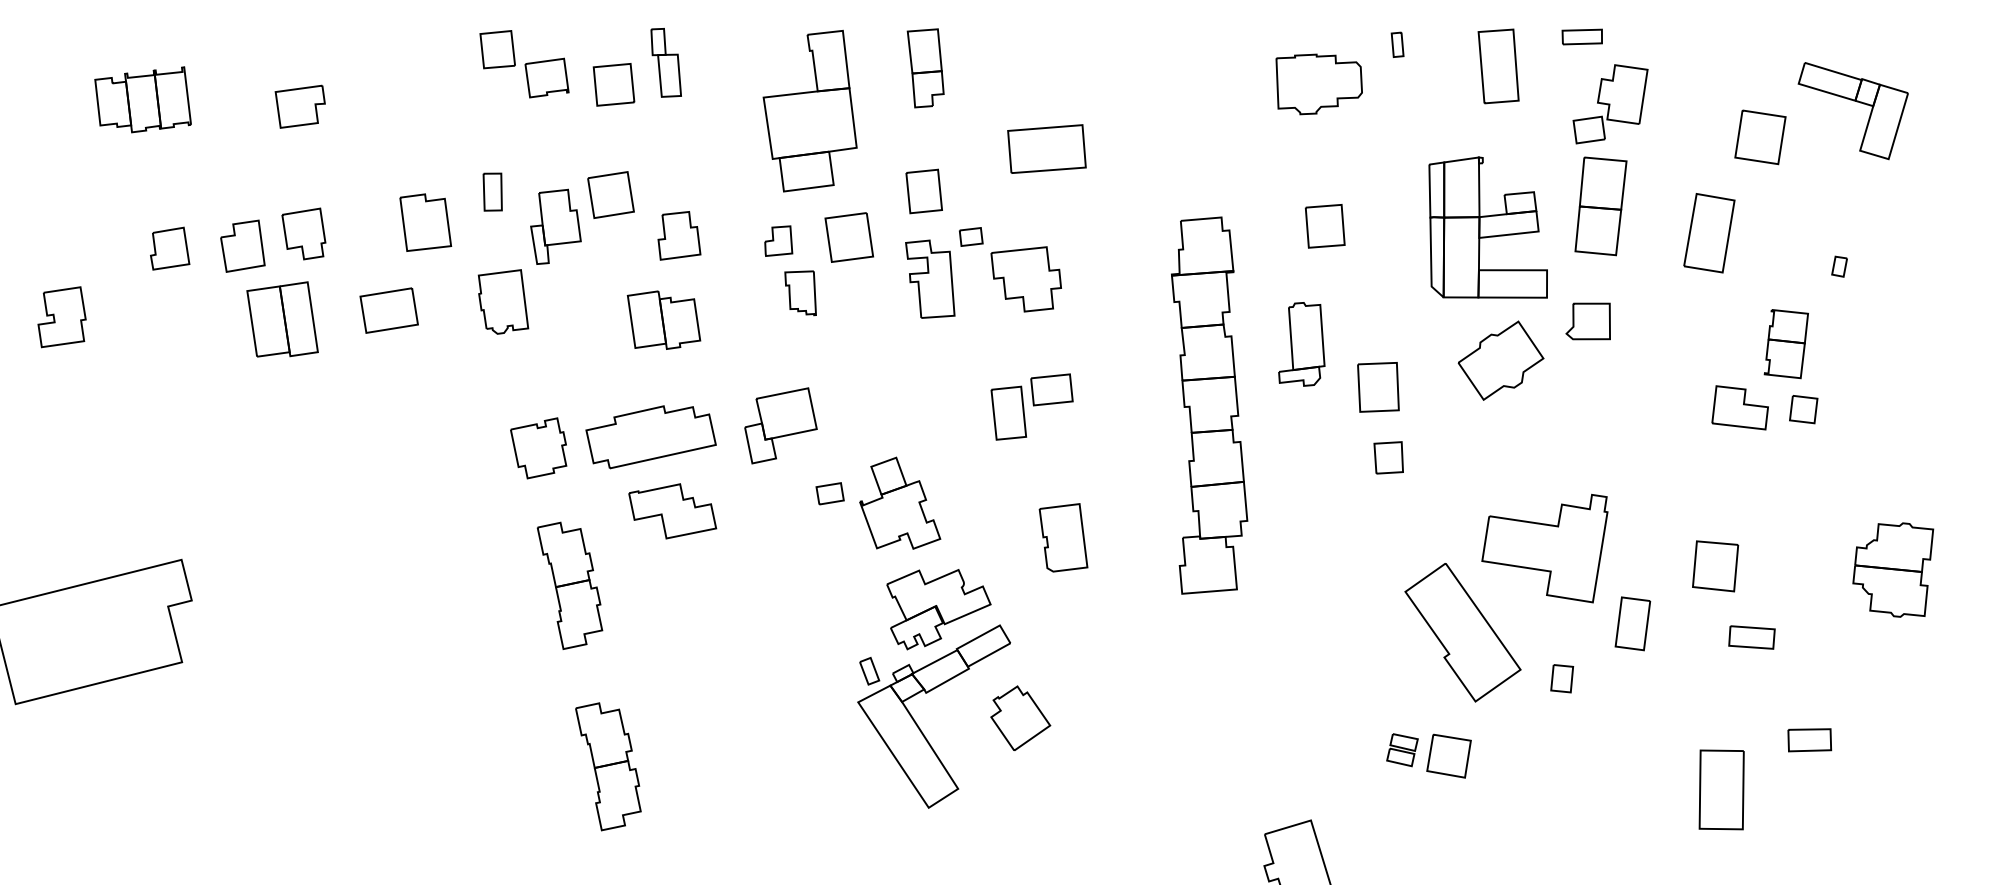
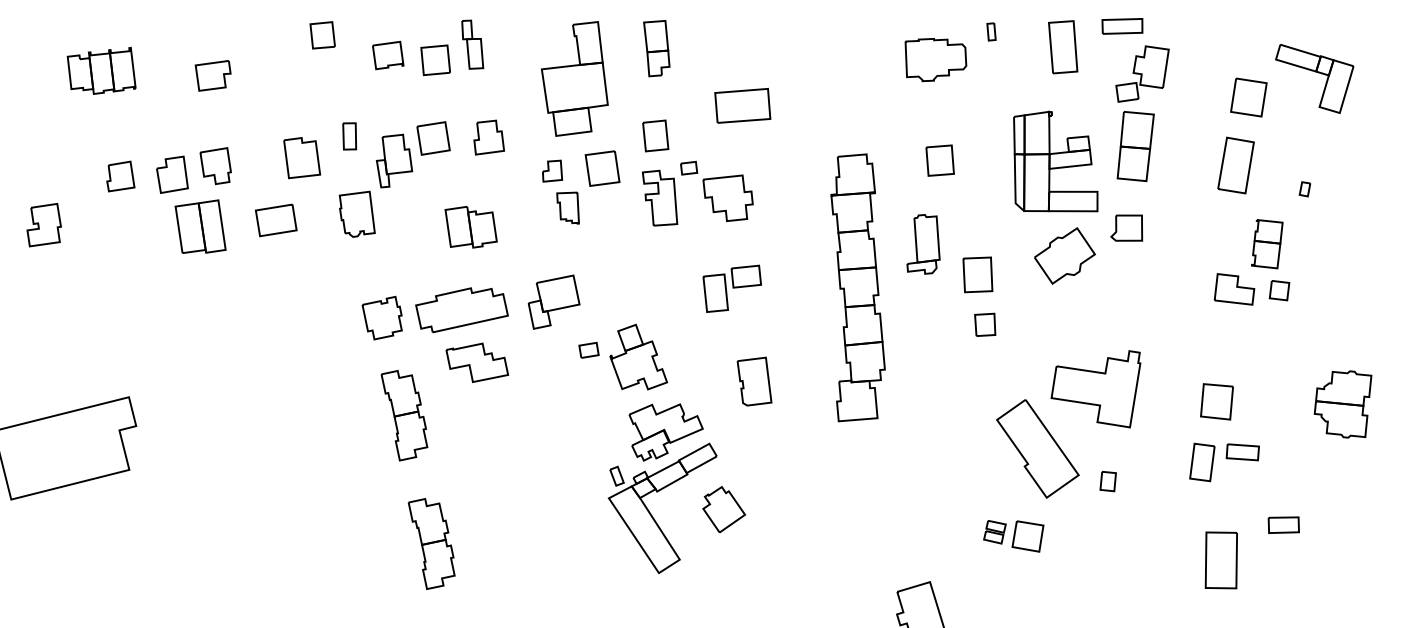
part: (1582, 36) -> (1122, 26), size x1.43
part: (497, 49) -> (322, 35), moved
part: (1709, 233) -> (1236, 165), moved
part: (679, 235) -> (489, 137), moved
part: (1632, 623) -> (1202, 462), moved

